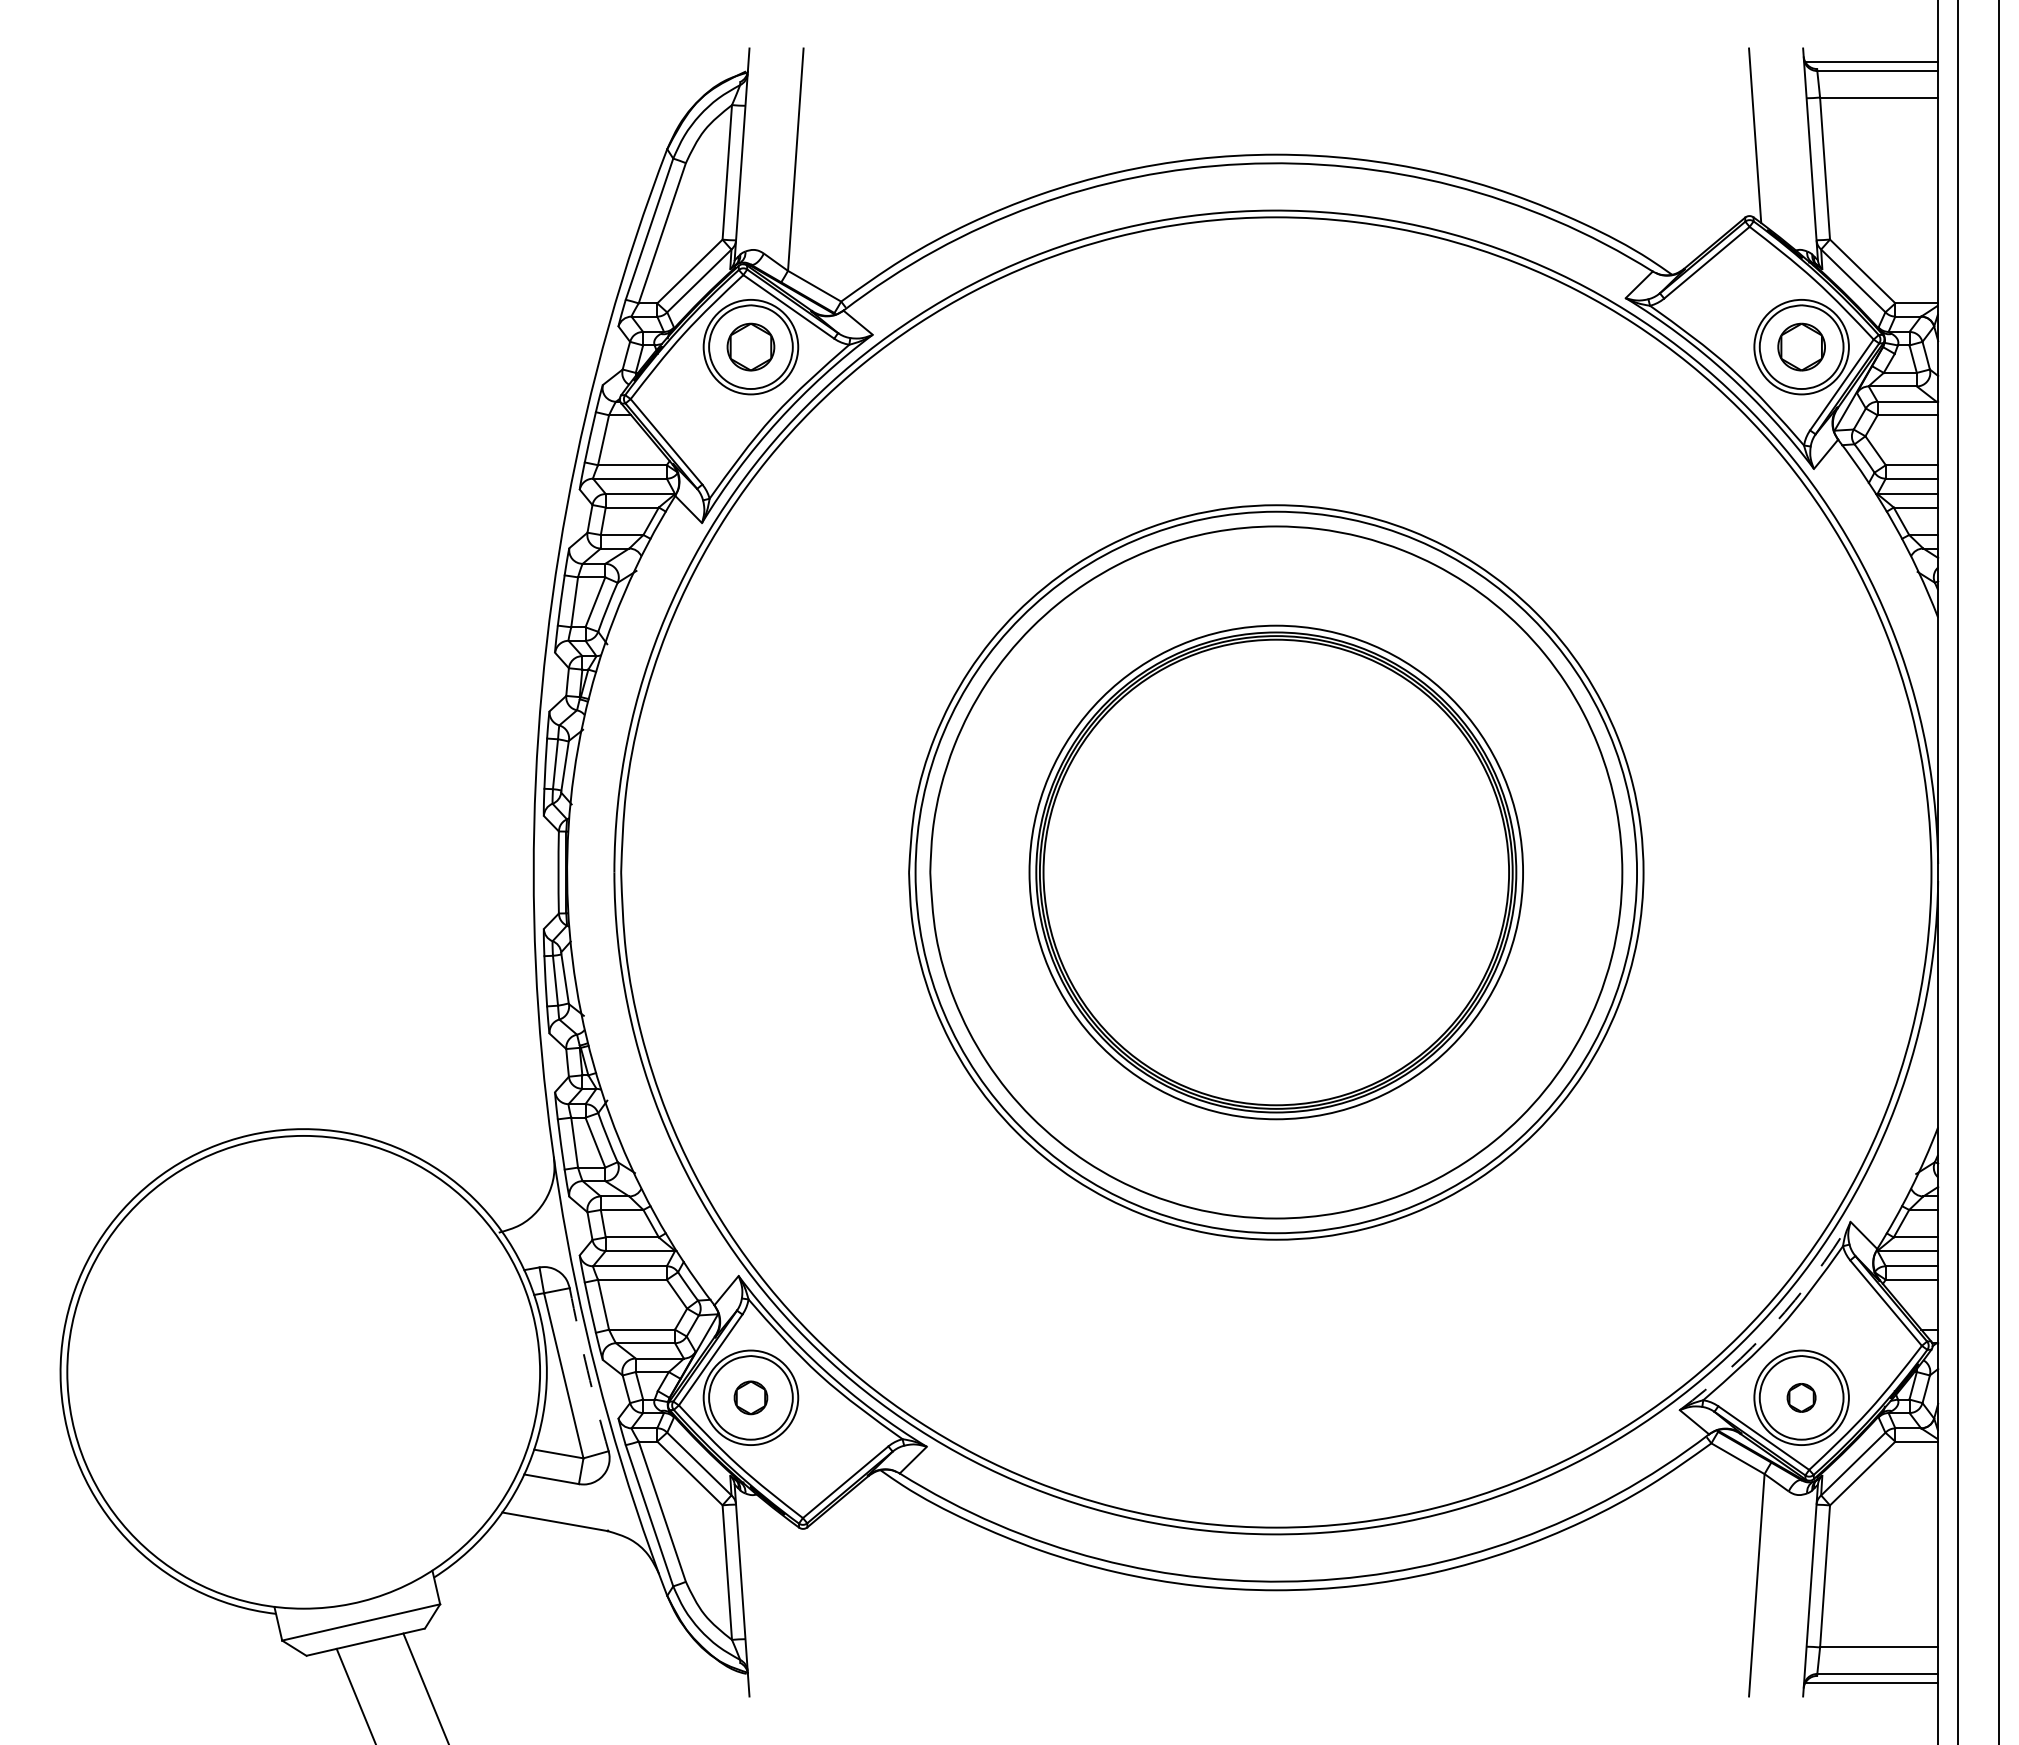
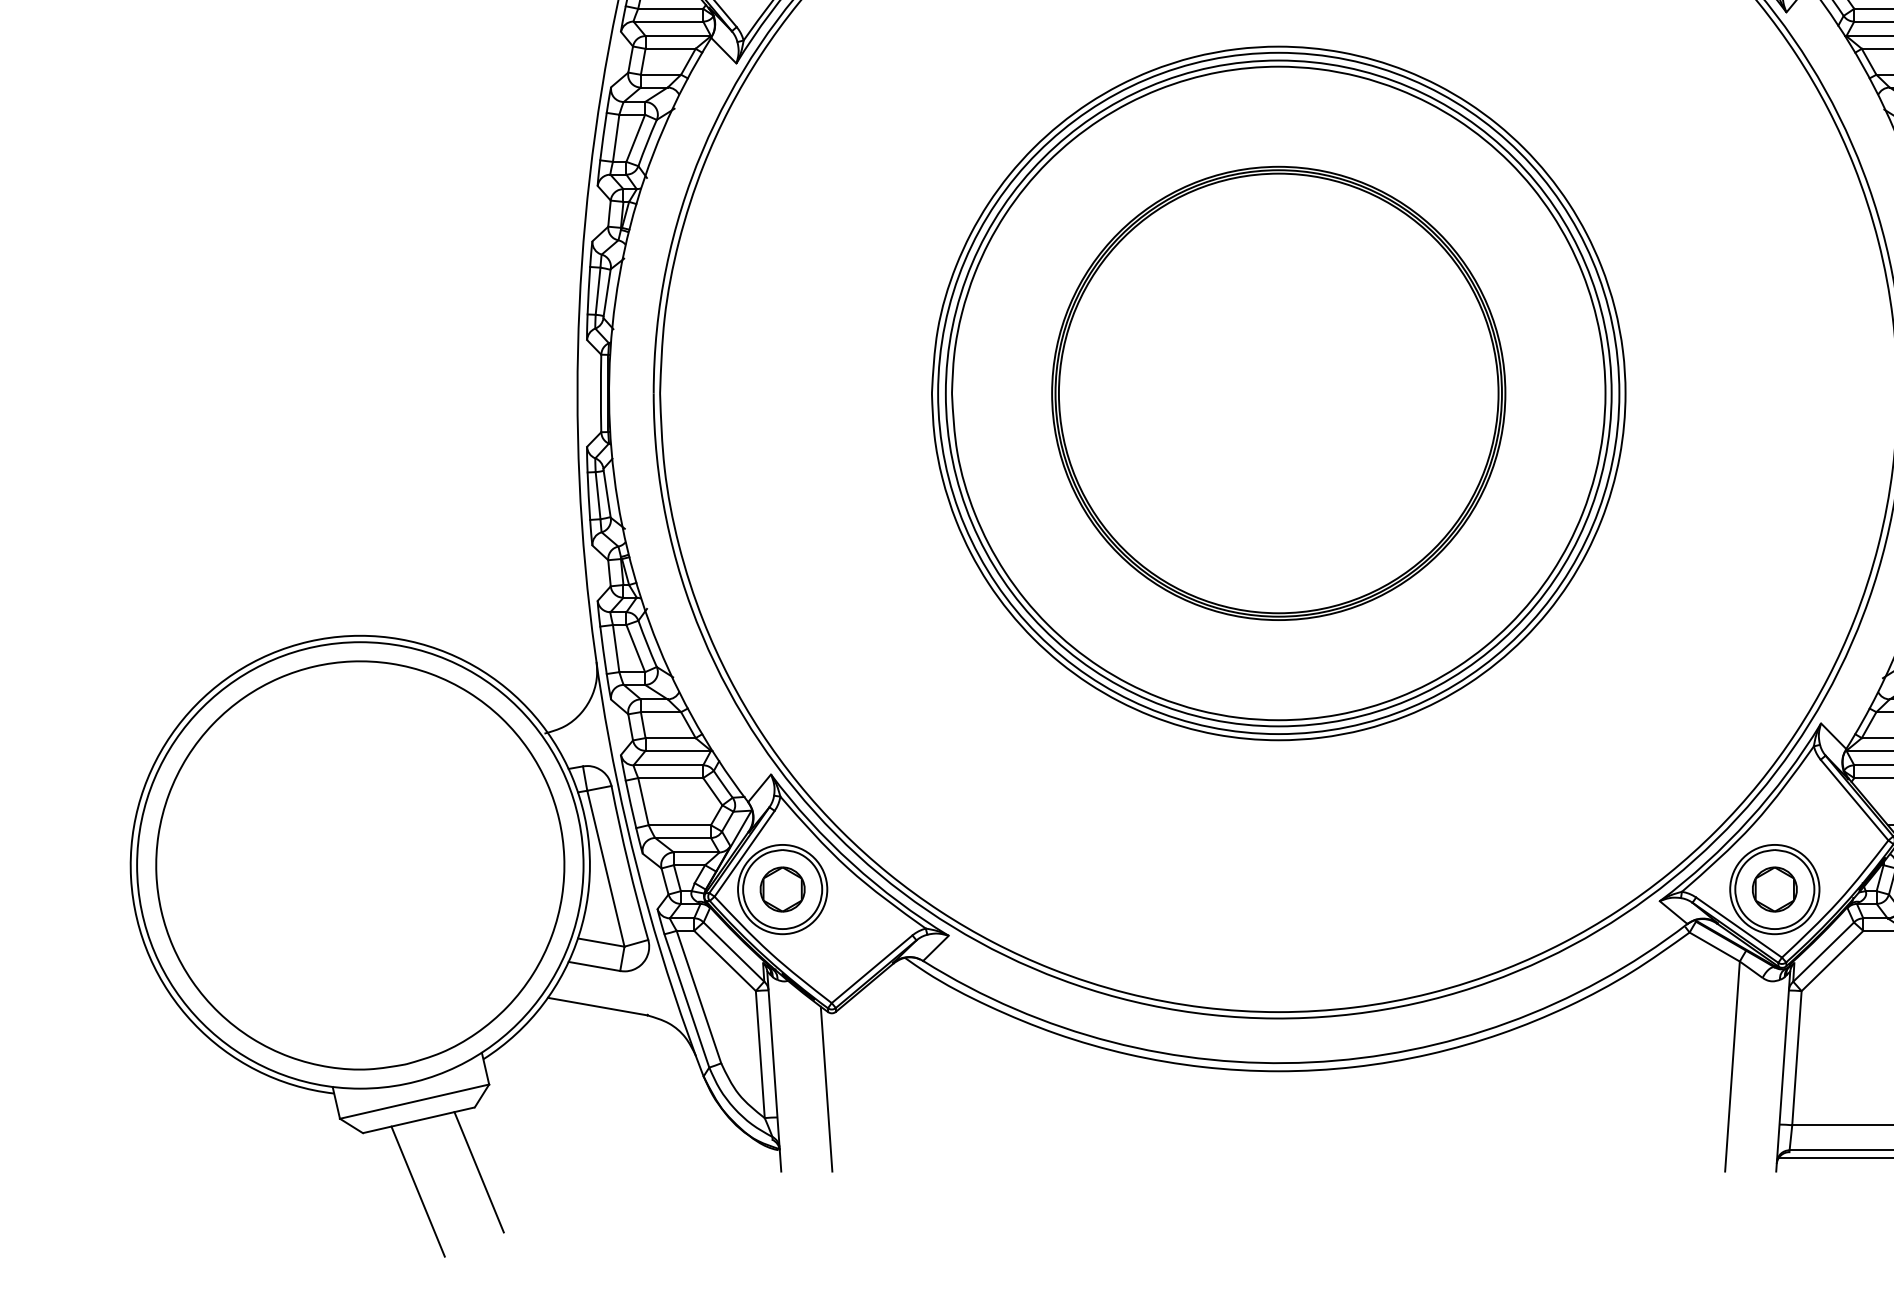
circle: (1275, 872) -> (1277, 393), size x1.43
arc: (1774, 1324) -> (1749, 820), dashed -> solid
arc: (587, 1370) -> (628, 863), dashed -> solid
part: (303, 1372) -> (360, 865), added
part: (750, 1397) -> (782, 889), size x1.43
part: (1801, 1397) -> (1774, 889), size x1.67
line: (797, 1608) -> (826, 1088), added

